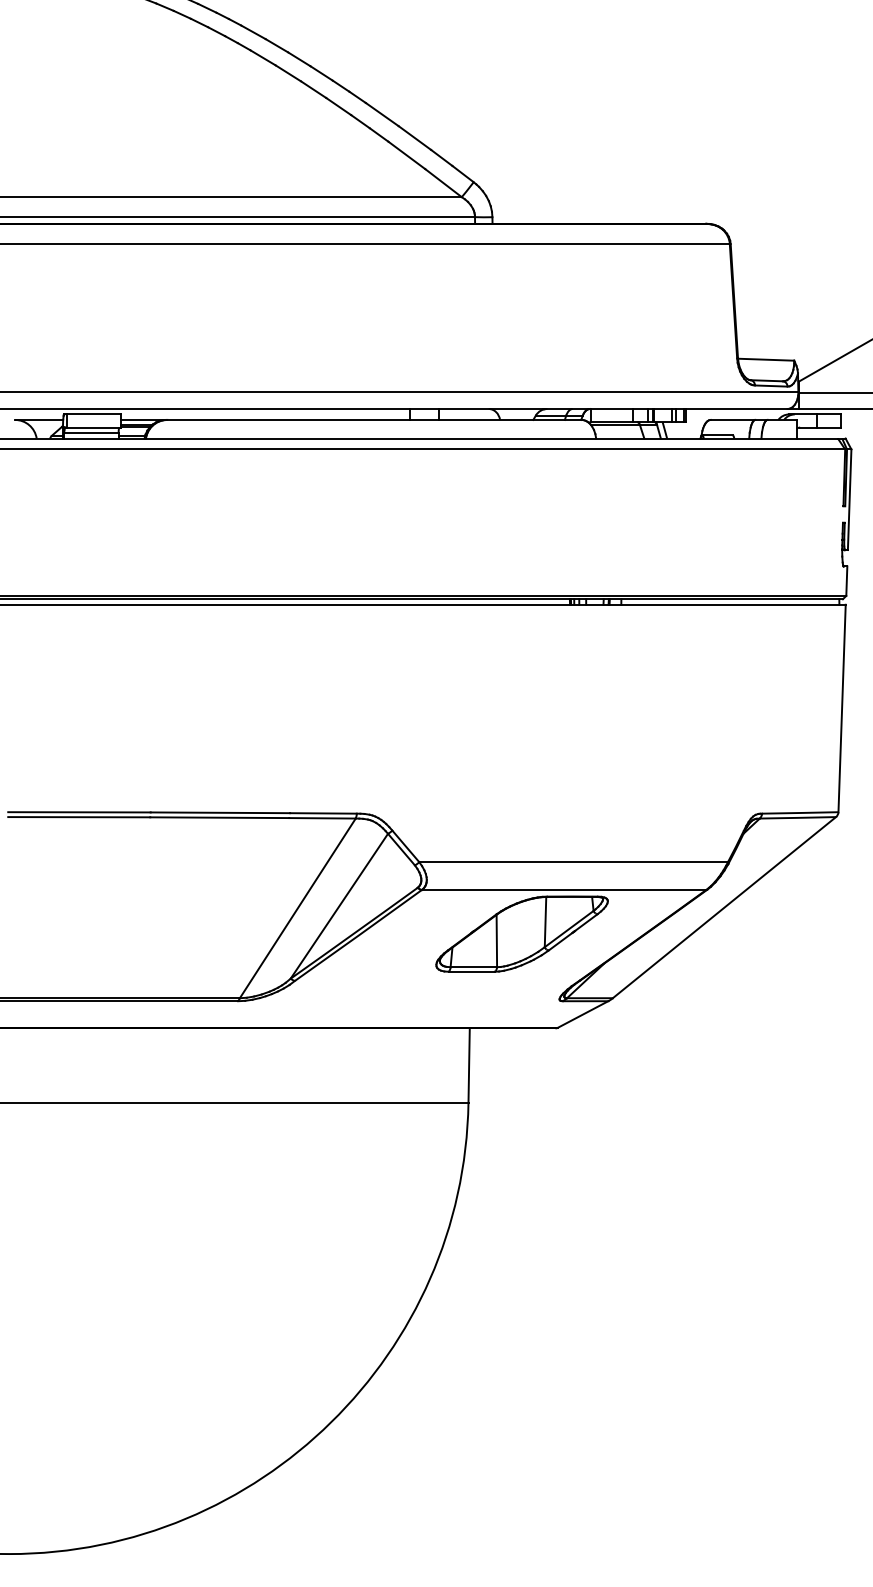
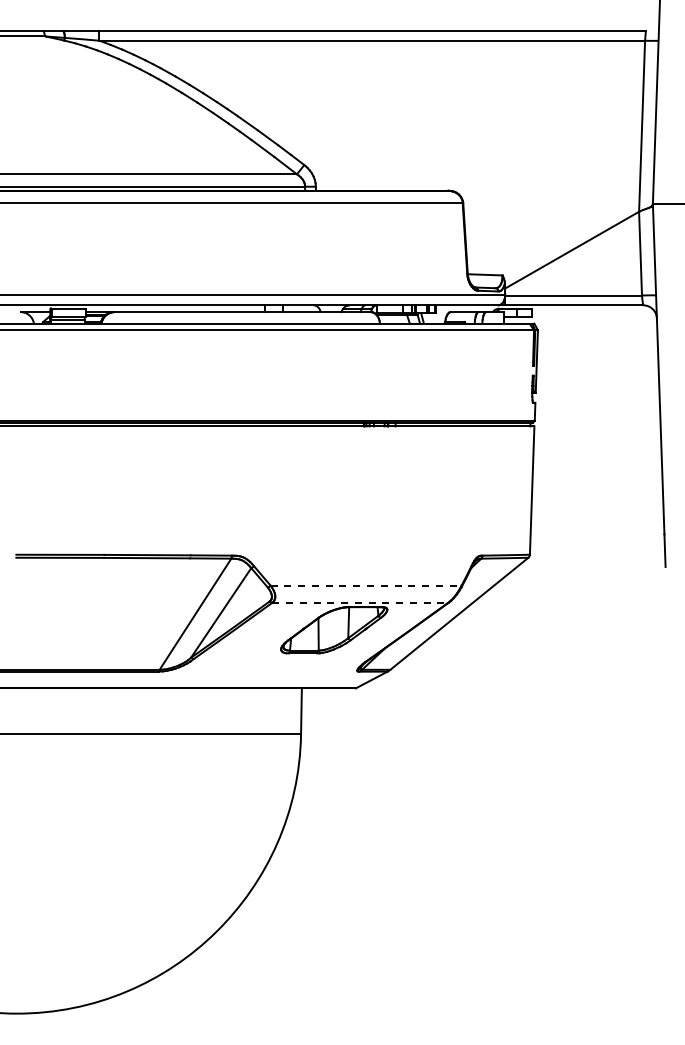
line: (574, 861) -> (366, 585), solid -> dashed
line: (564, 889) -> (360, 602), solid -> dashed

